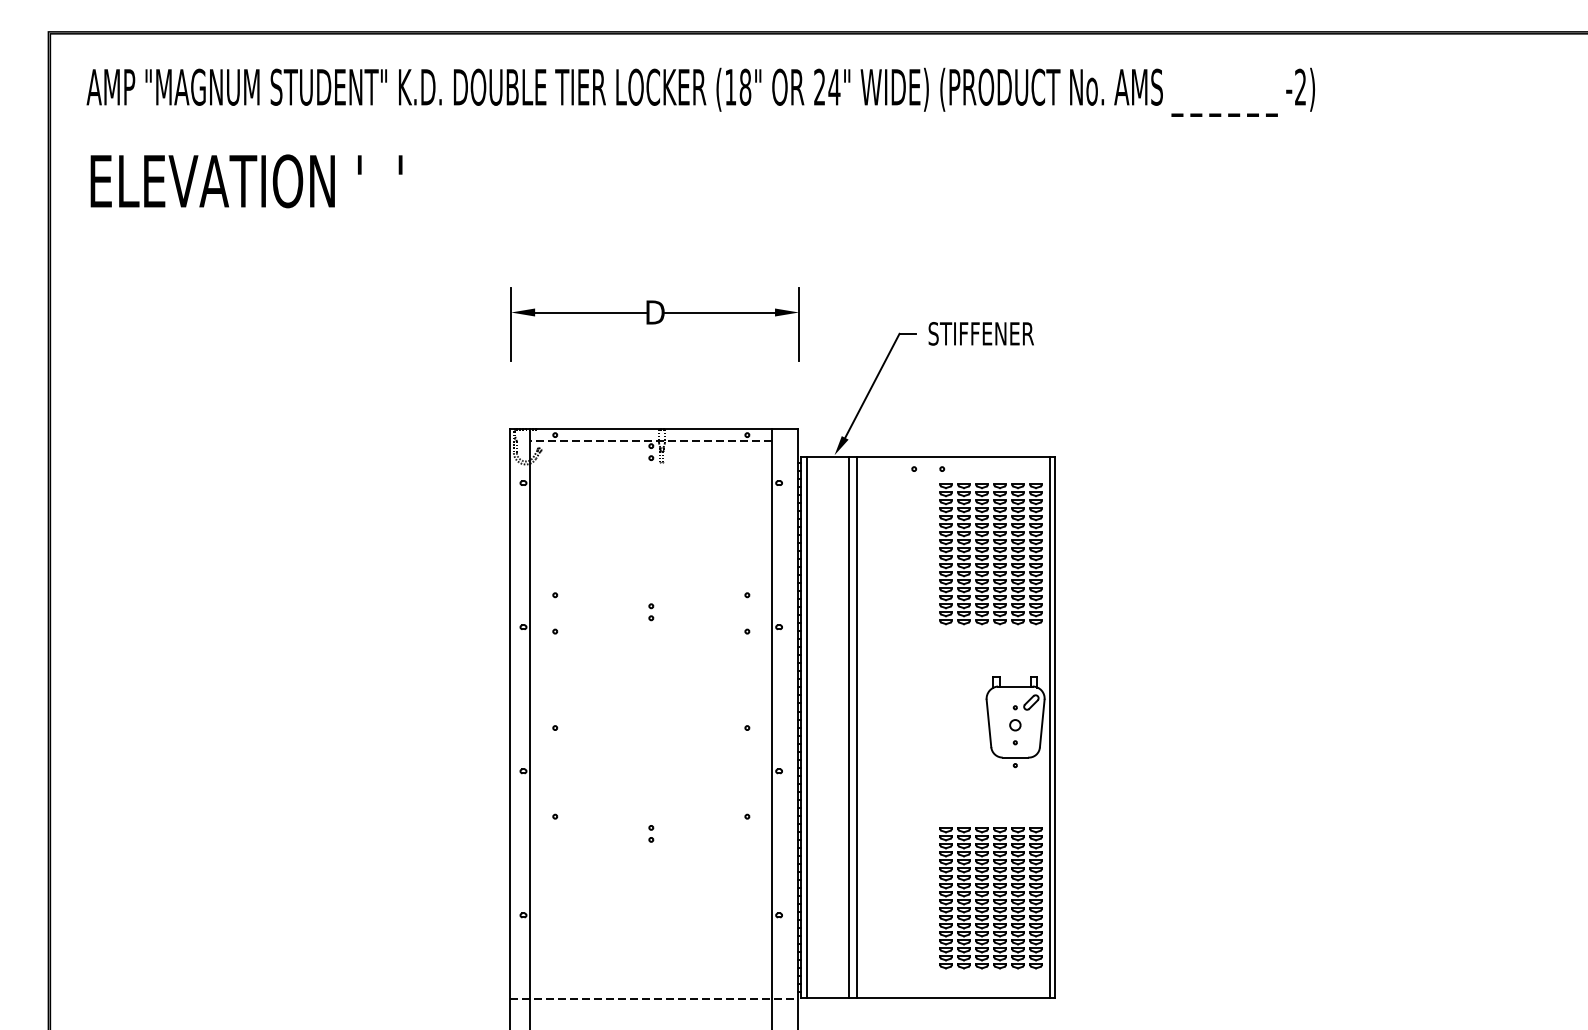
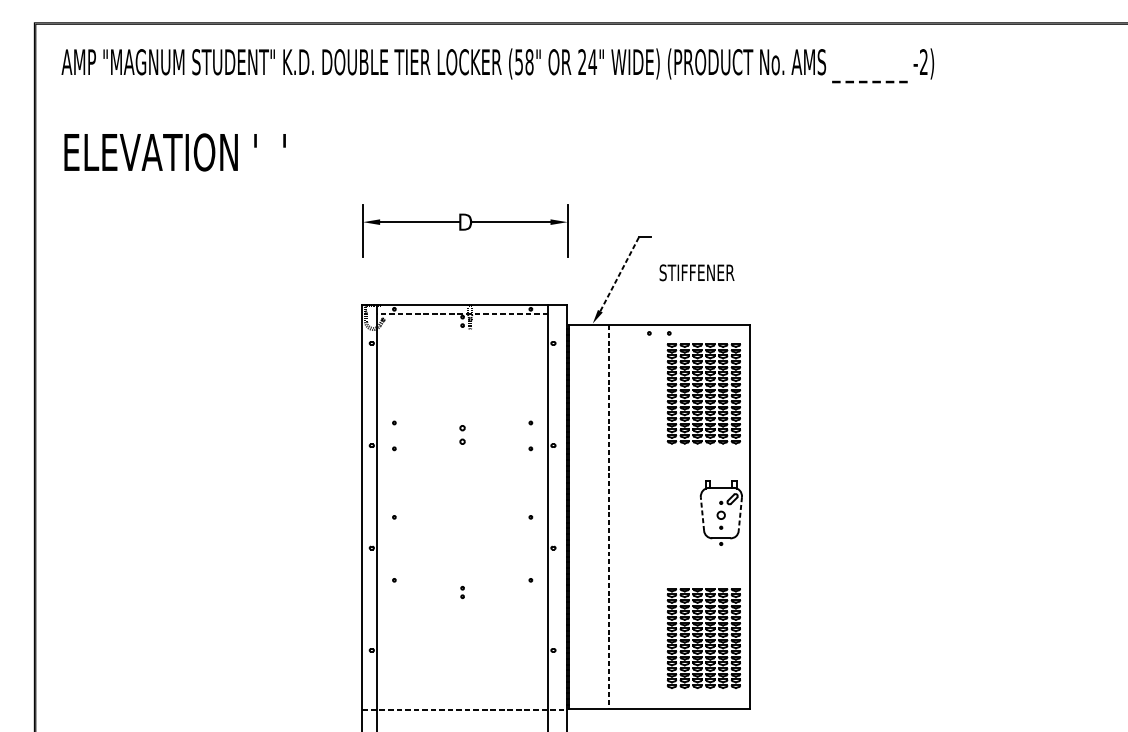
text: (730, 87) -> (518, 62), (18" -> (58"
text: (246, 181) -> (175, 152), moved
text: (980, 333) -> (696, 272), moved
line: (872, 385) -> (619, 274), solid -> dashed
part: (651, 612) -> (462, 435), size x1.6
line: (988, 723) -> (702, 514), solid -> dashed
line: (1042, 723) -> (740, 514), solid -> dashed
line: (806, 727) -> (572, 516), removed
line: (849, 727) -> (603, 516), removed
line: (1050, 727) -> (746, 516), removed
line: (857, 728) -> (609, 517), solid -> dashed

